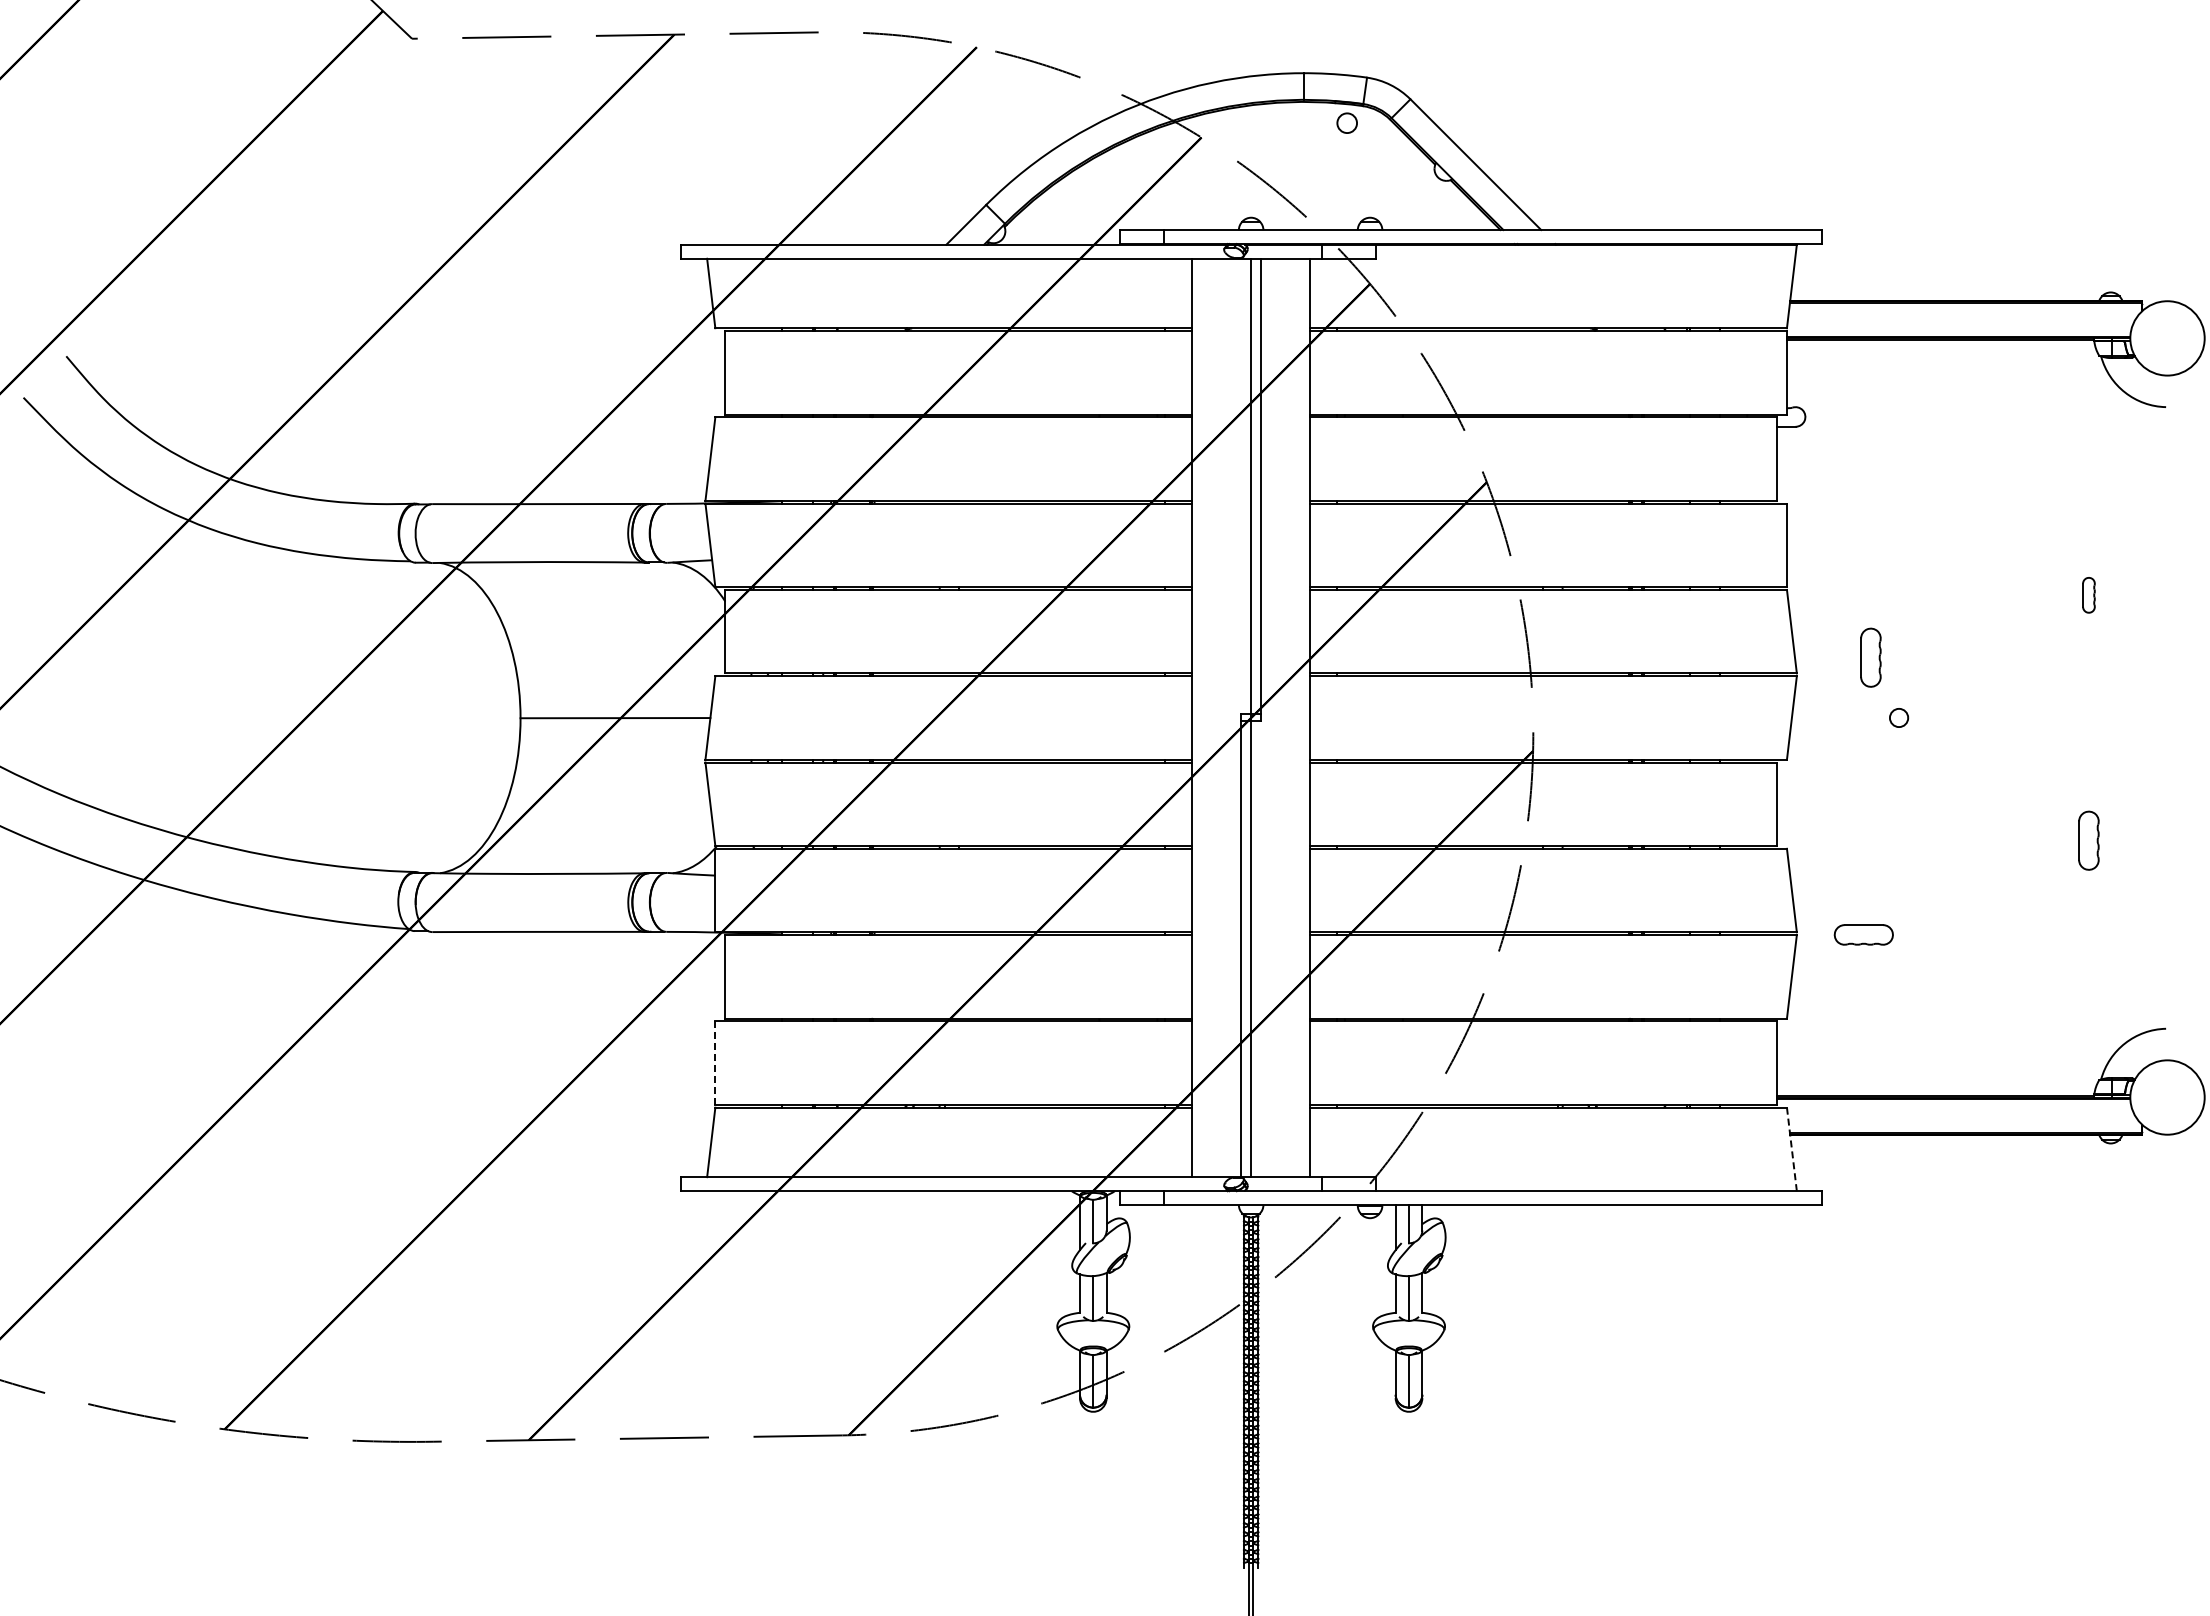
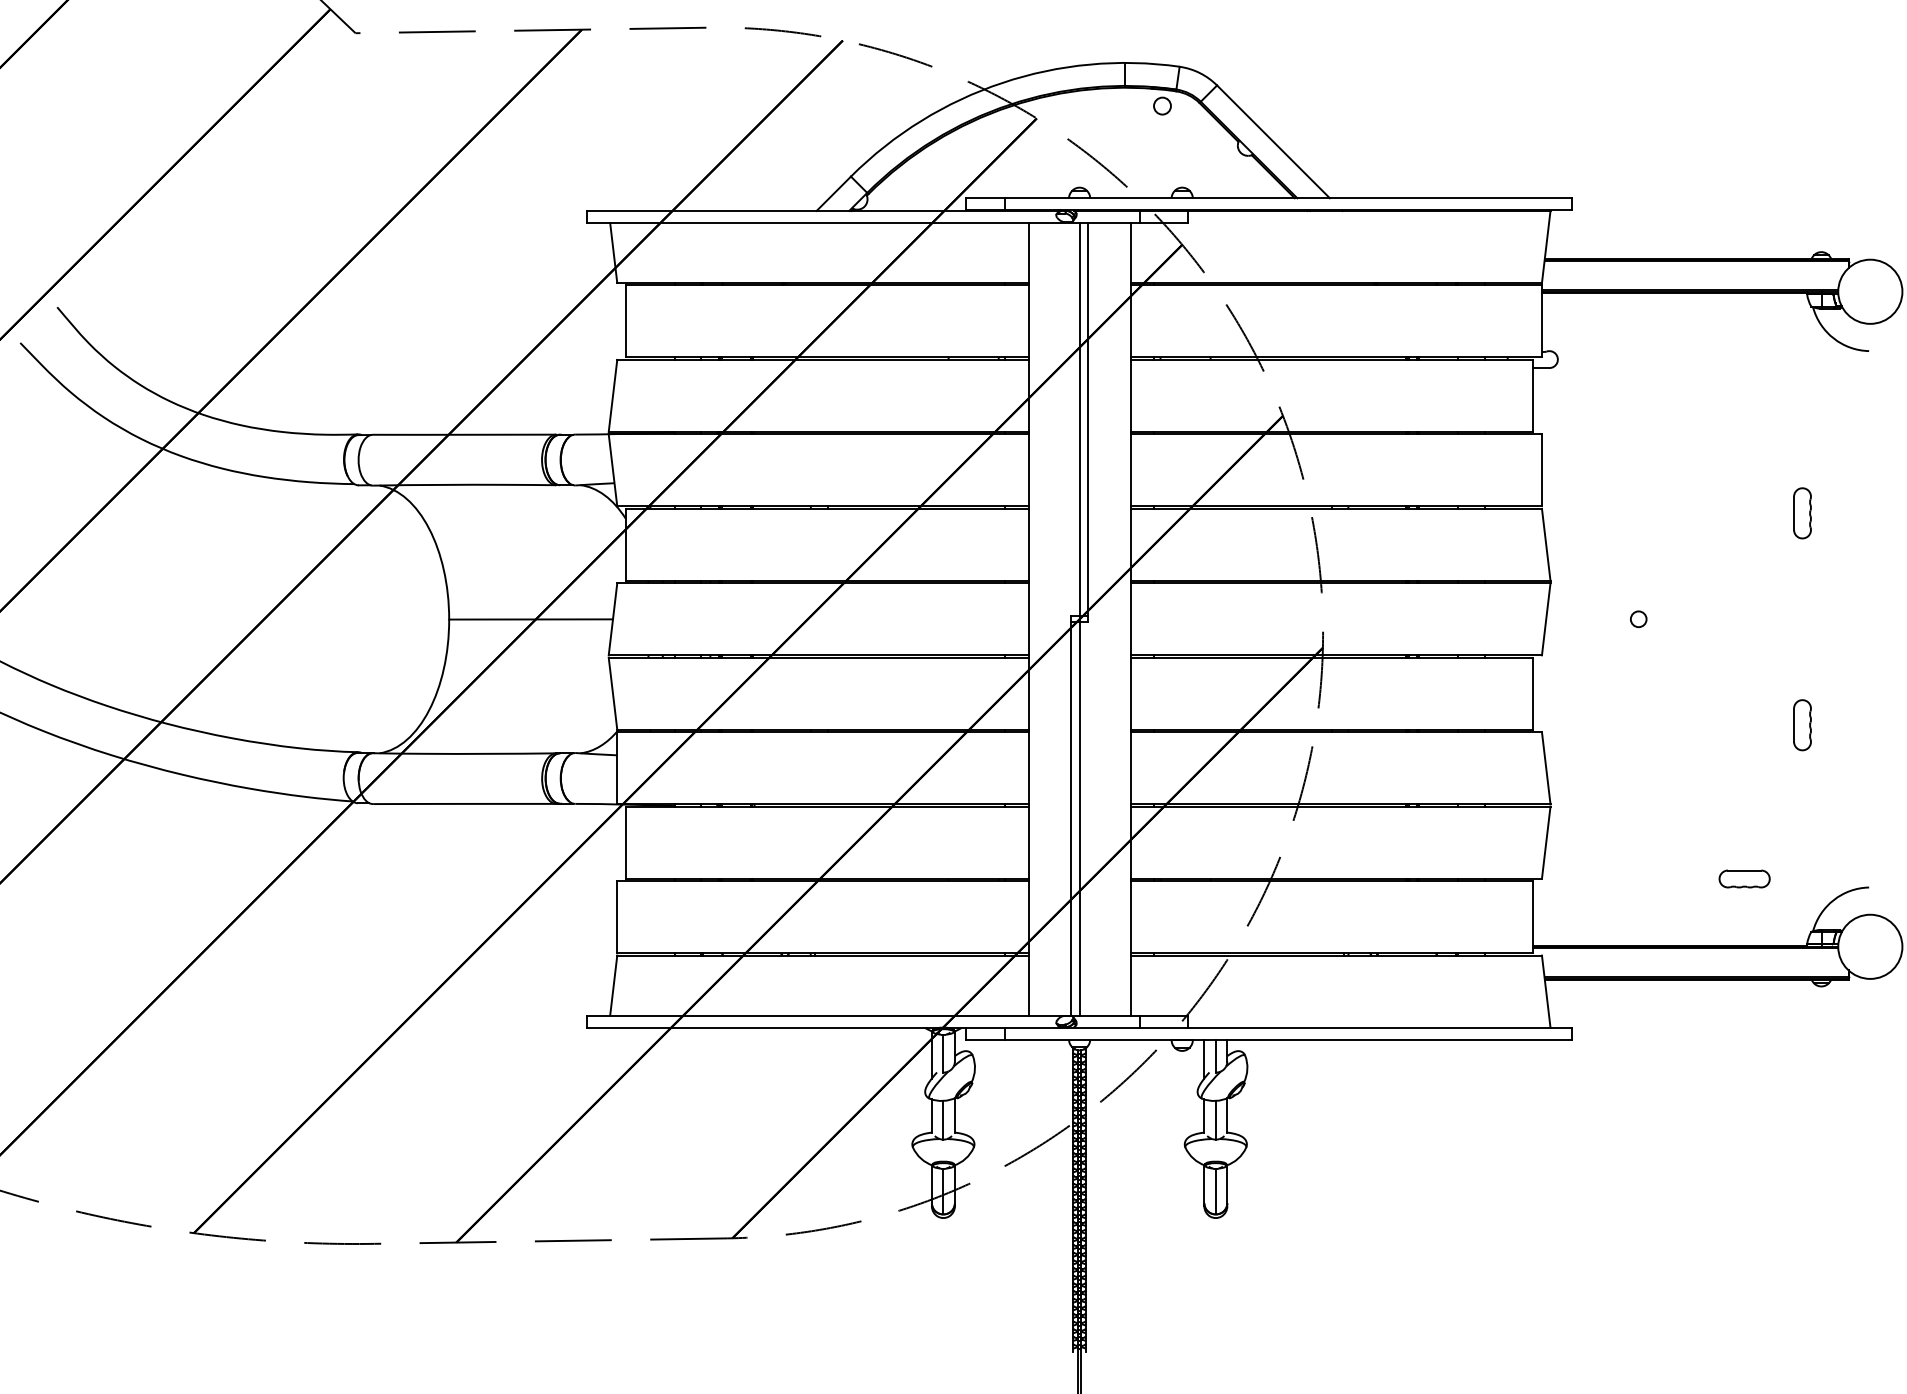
part: (2088, 595) -> (1802, 513), size x1.67
part: (1870, 657) -> (1614, 567), removed
part: (1863, 934) -> (1744, 878), moved
line: (715, 1063) -> (617, 917), dashed -> solid
line: (1791, 1149) -> (1545, 991), dashed -> solid

